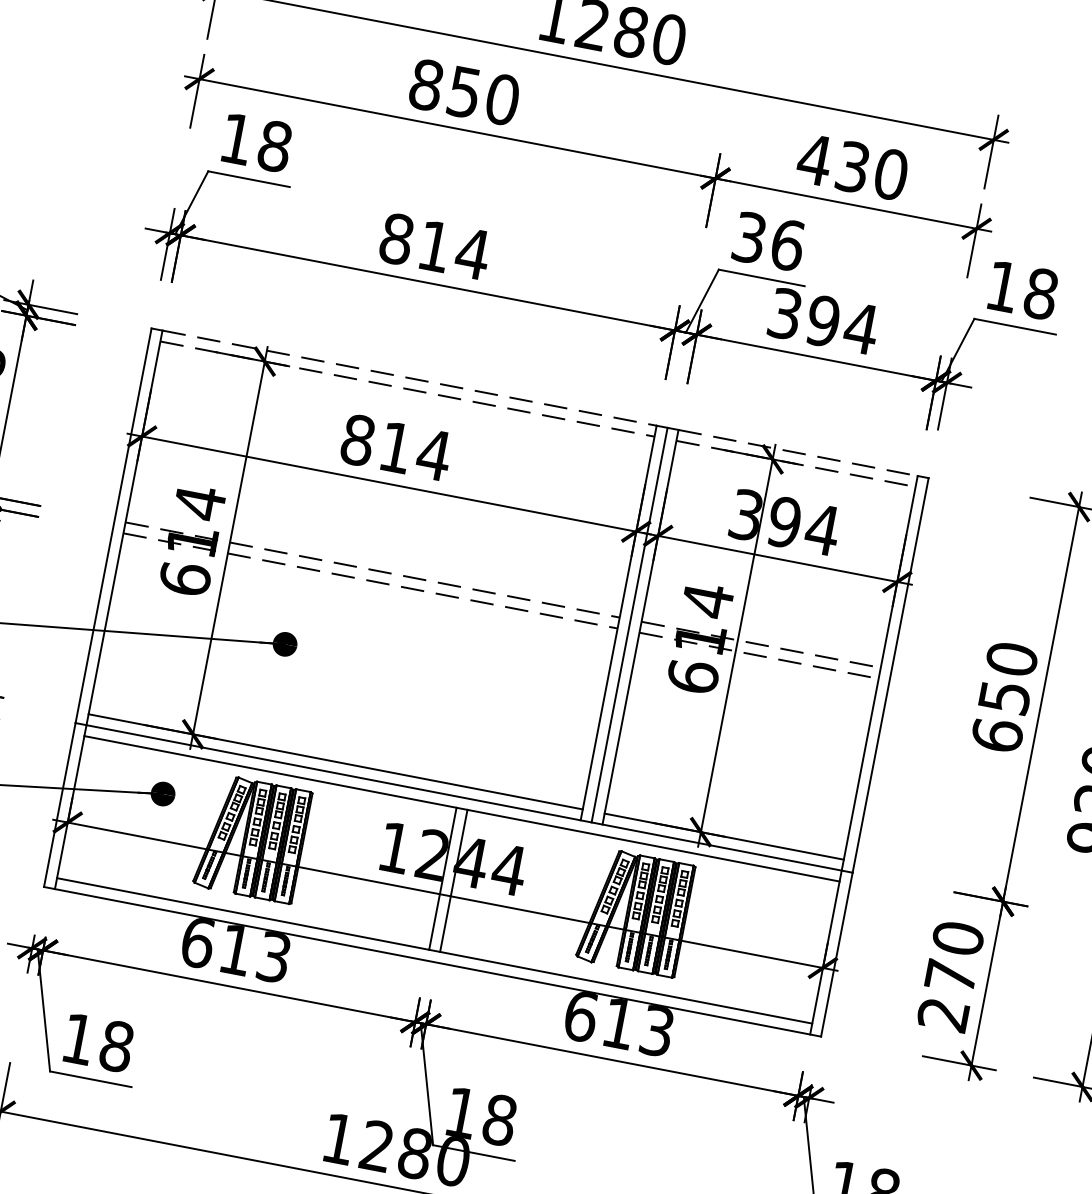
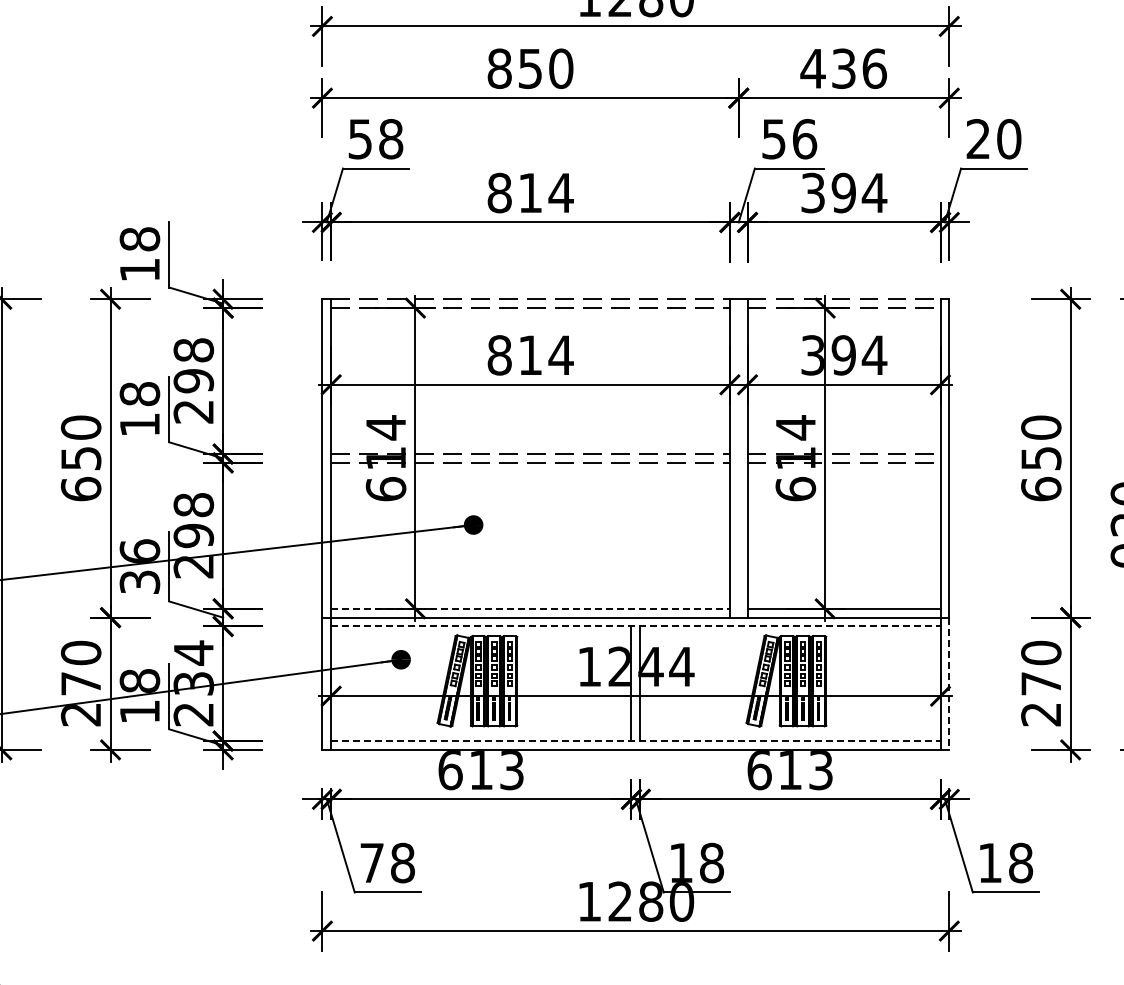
text: (235, 139) -> (359, 139), 18 -> 58
text: (890, 174) -> (874, 68), 430 -> 436
text: (750, 237) -> (774, 138), 36 -> 56
text: (1021, 290) -> (993, 139), 18 -> 20
line: (629, 625) -> (738, 458), removed
line: (336, 761) -> (531, 608), solid -> dashed
line: (461, 808) -> (635, 626), solid -> dashed
line: (434, 951) -> (635, 741), solid -> dashed
line: (836, 955) -> (949, 684), solid -> dashed
text: (77, 1038) -> (371, 862), 18 -> 78

